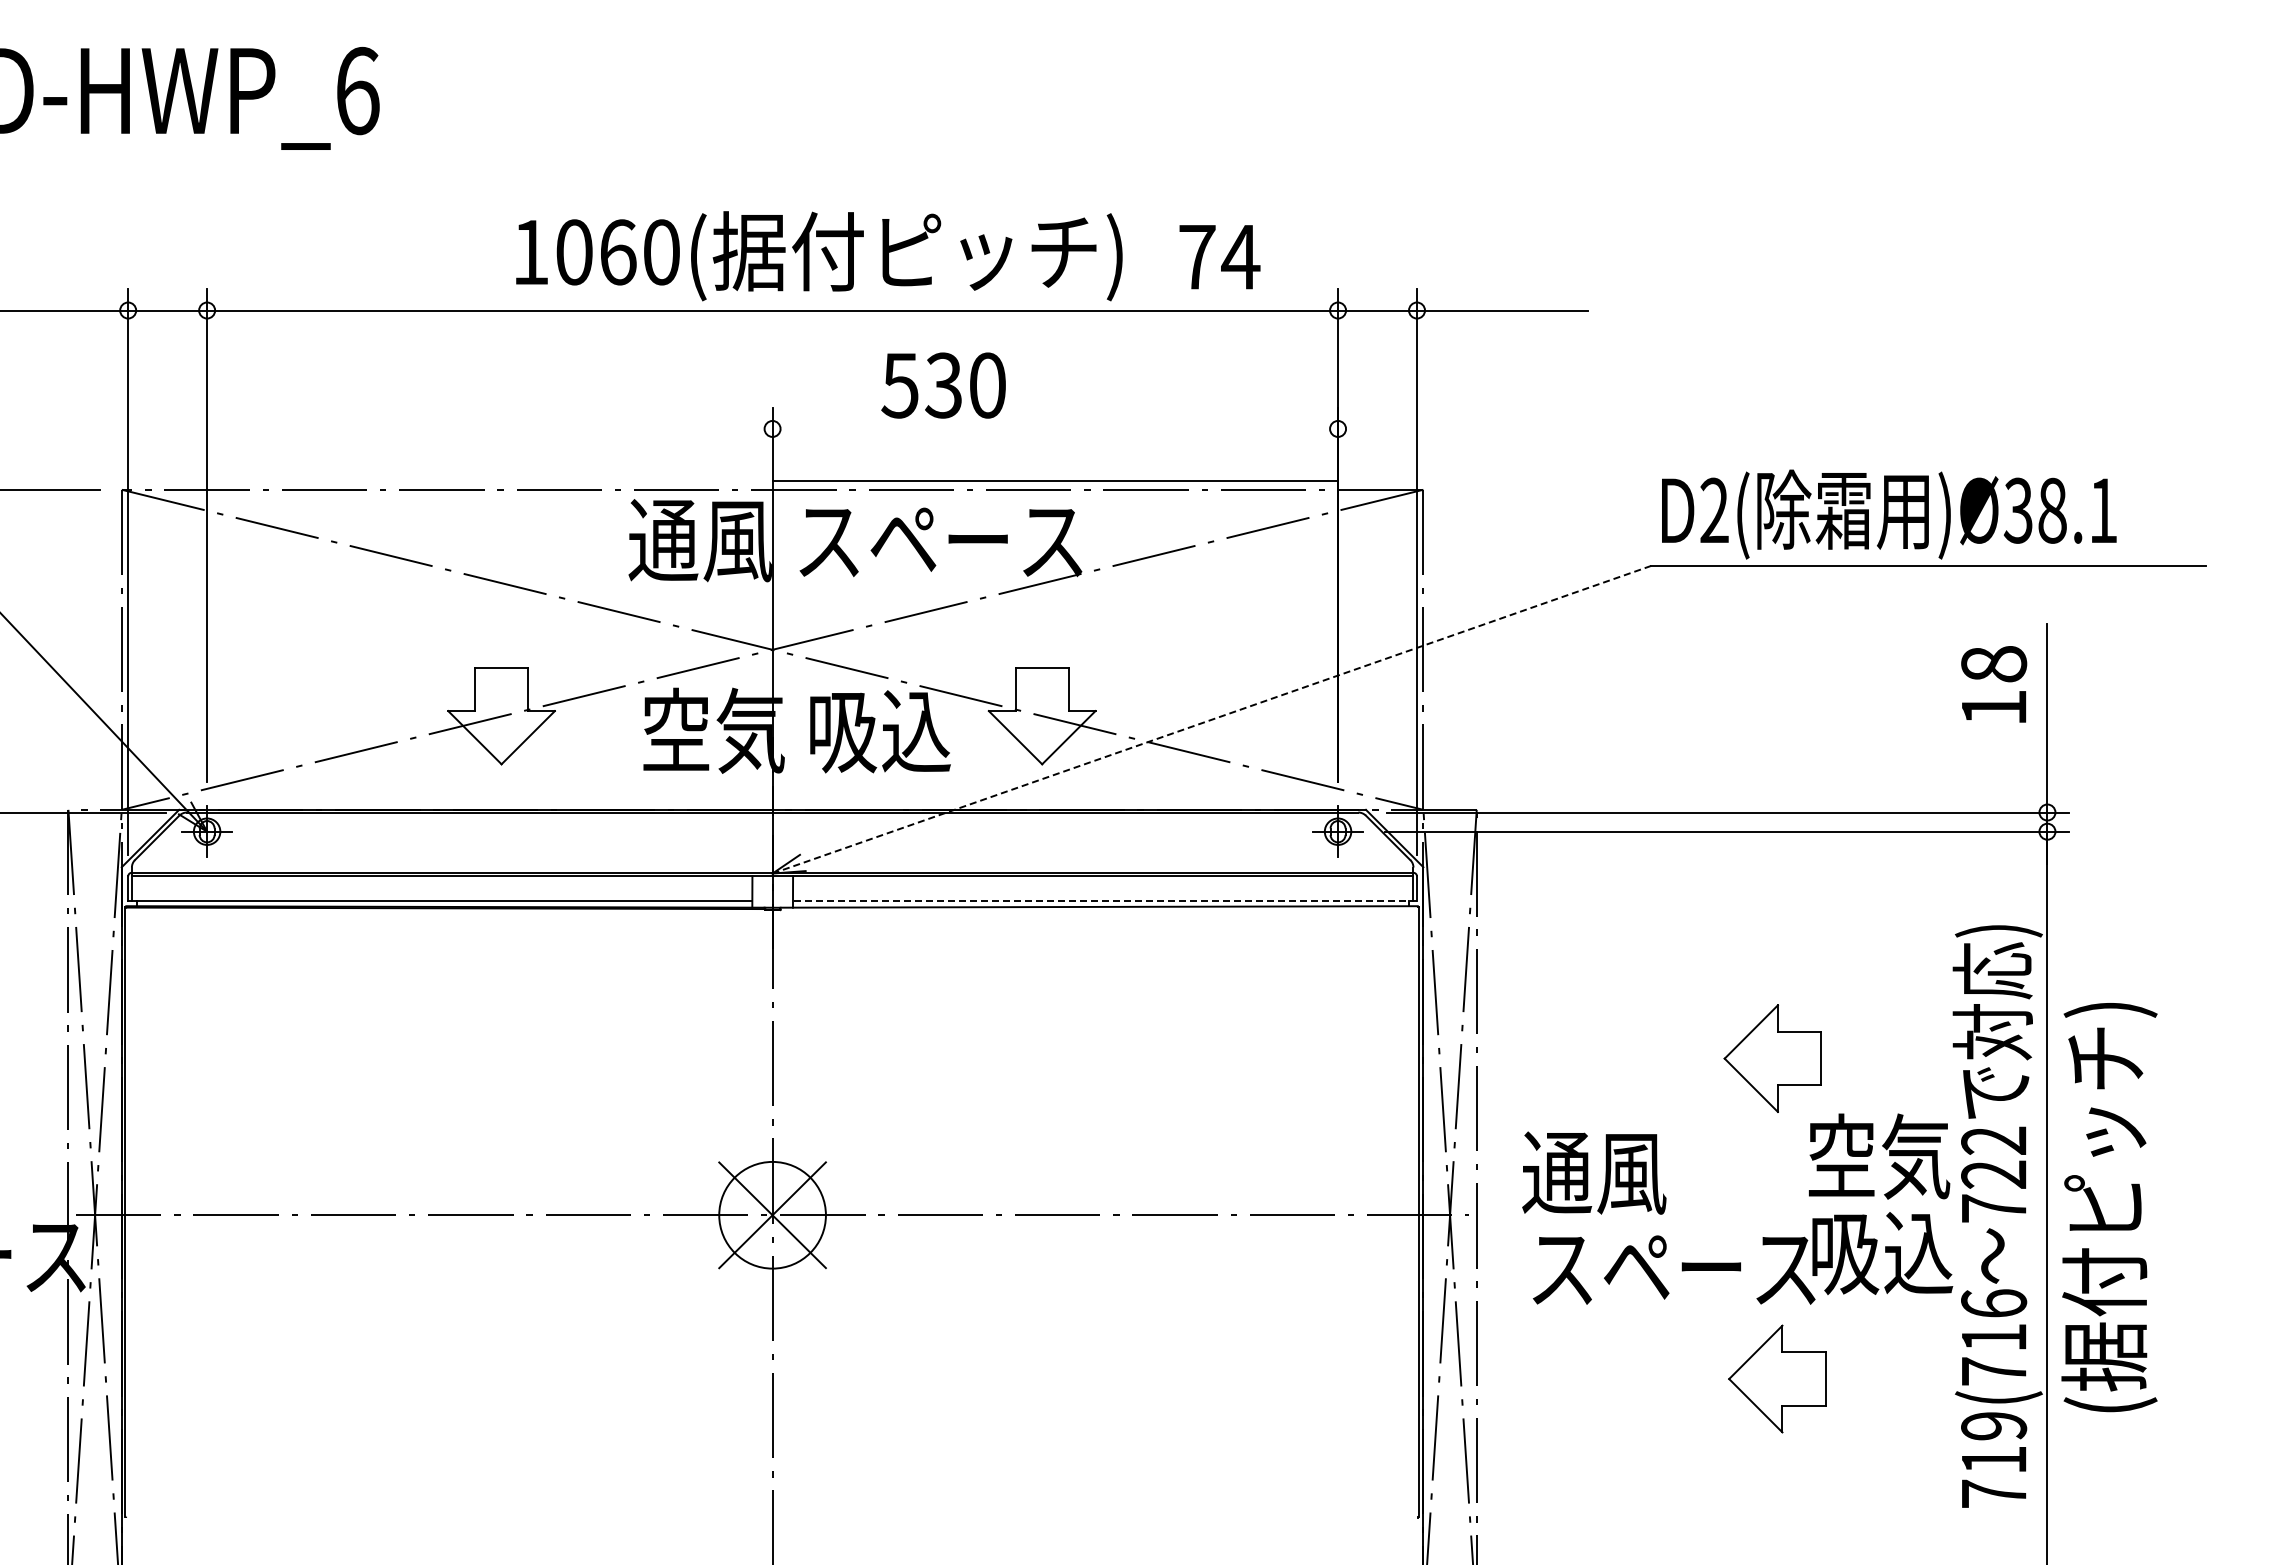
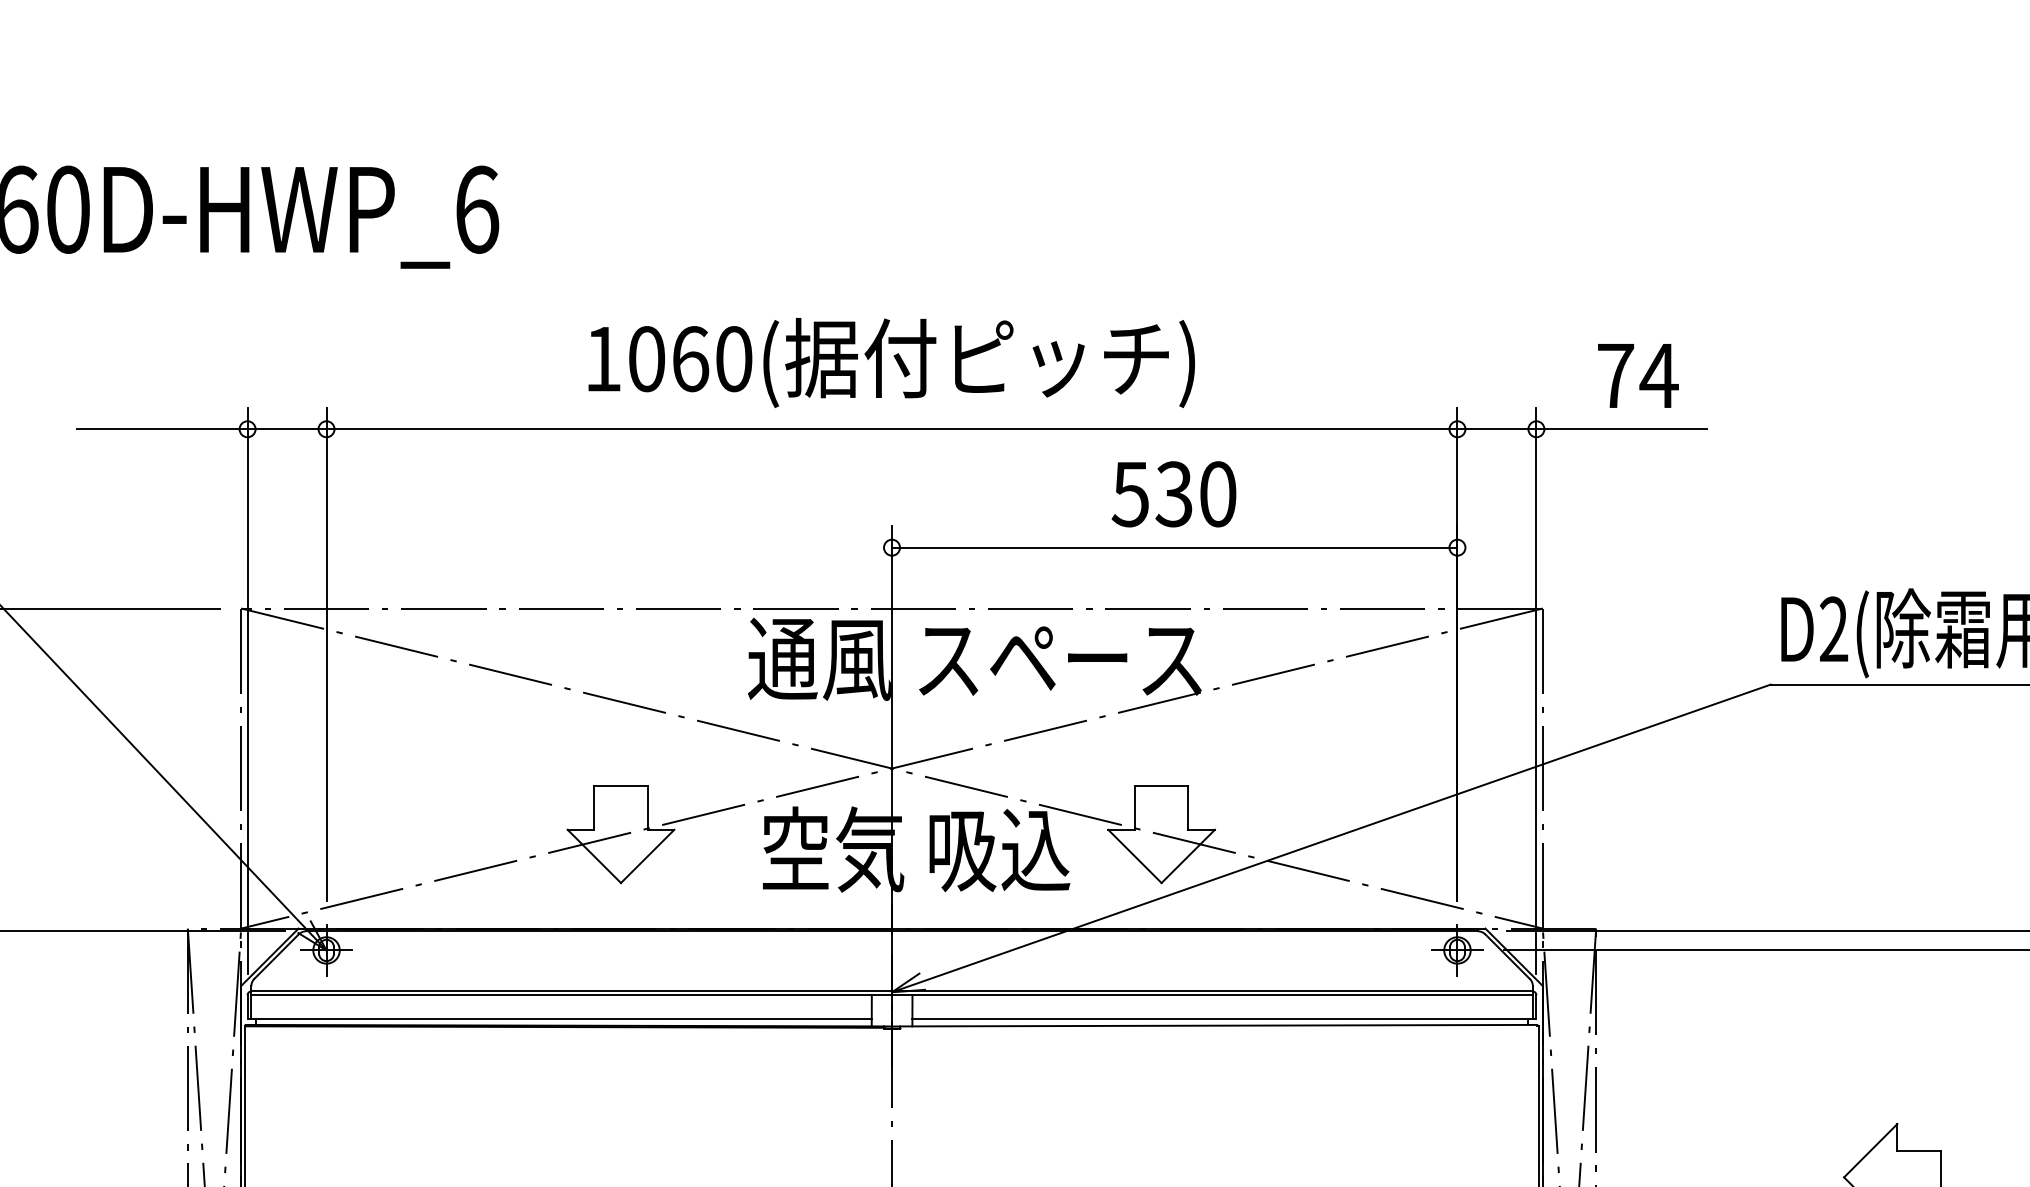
text: (819, 256) -> (891, 363), moved
text: (1219, 257) -> (1637, 376), moved
text: (943, 385) -> (1173, 494), moved
line: (1055, 480) -> (1174, 547), moved
line: (1212, 719) -> (1331, 838), dashed -> solid
line: (1105, 900) -> (1224, 1019), dashed -> solid

